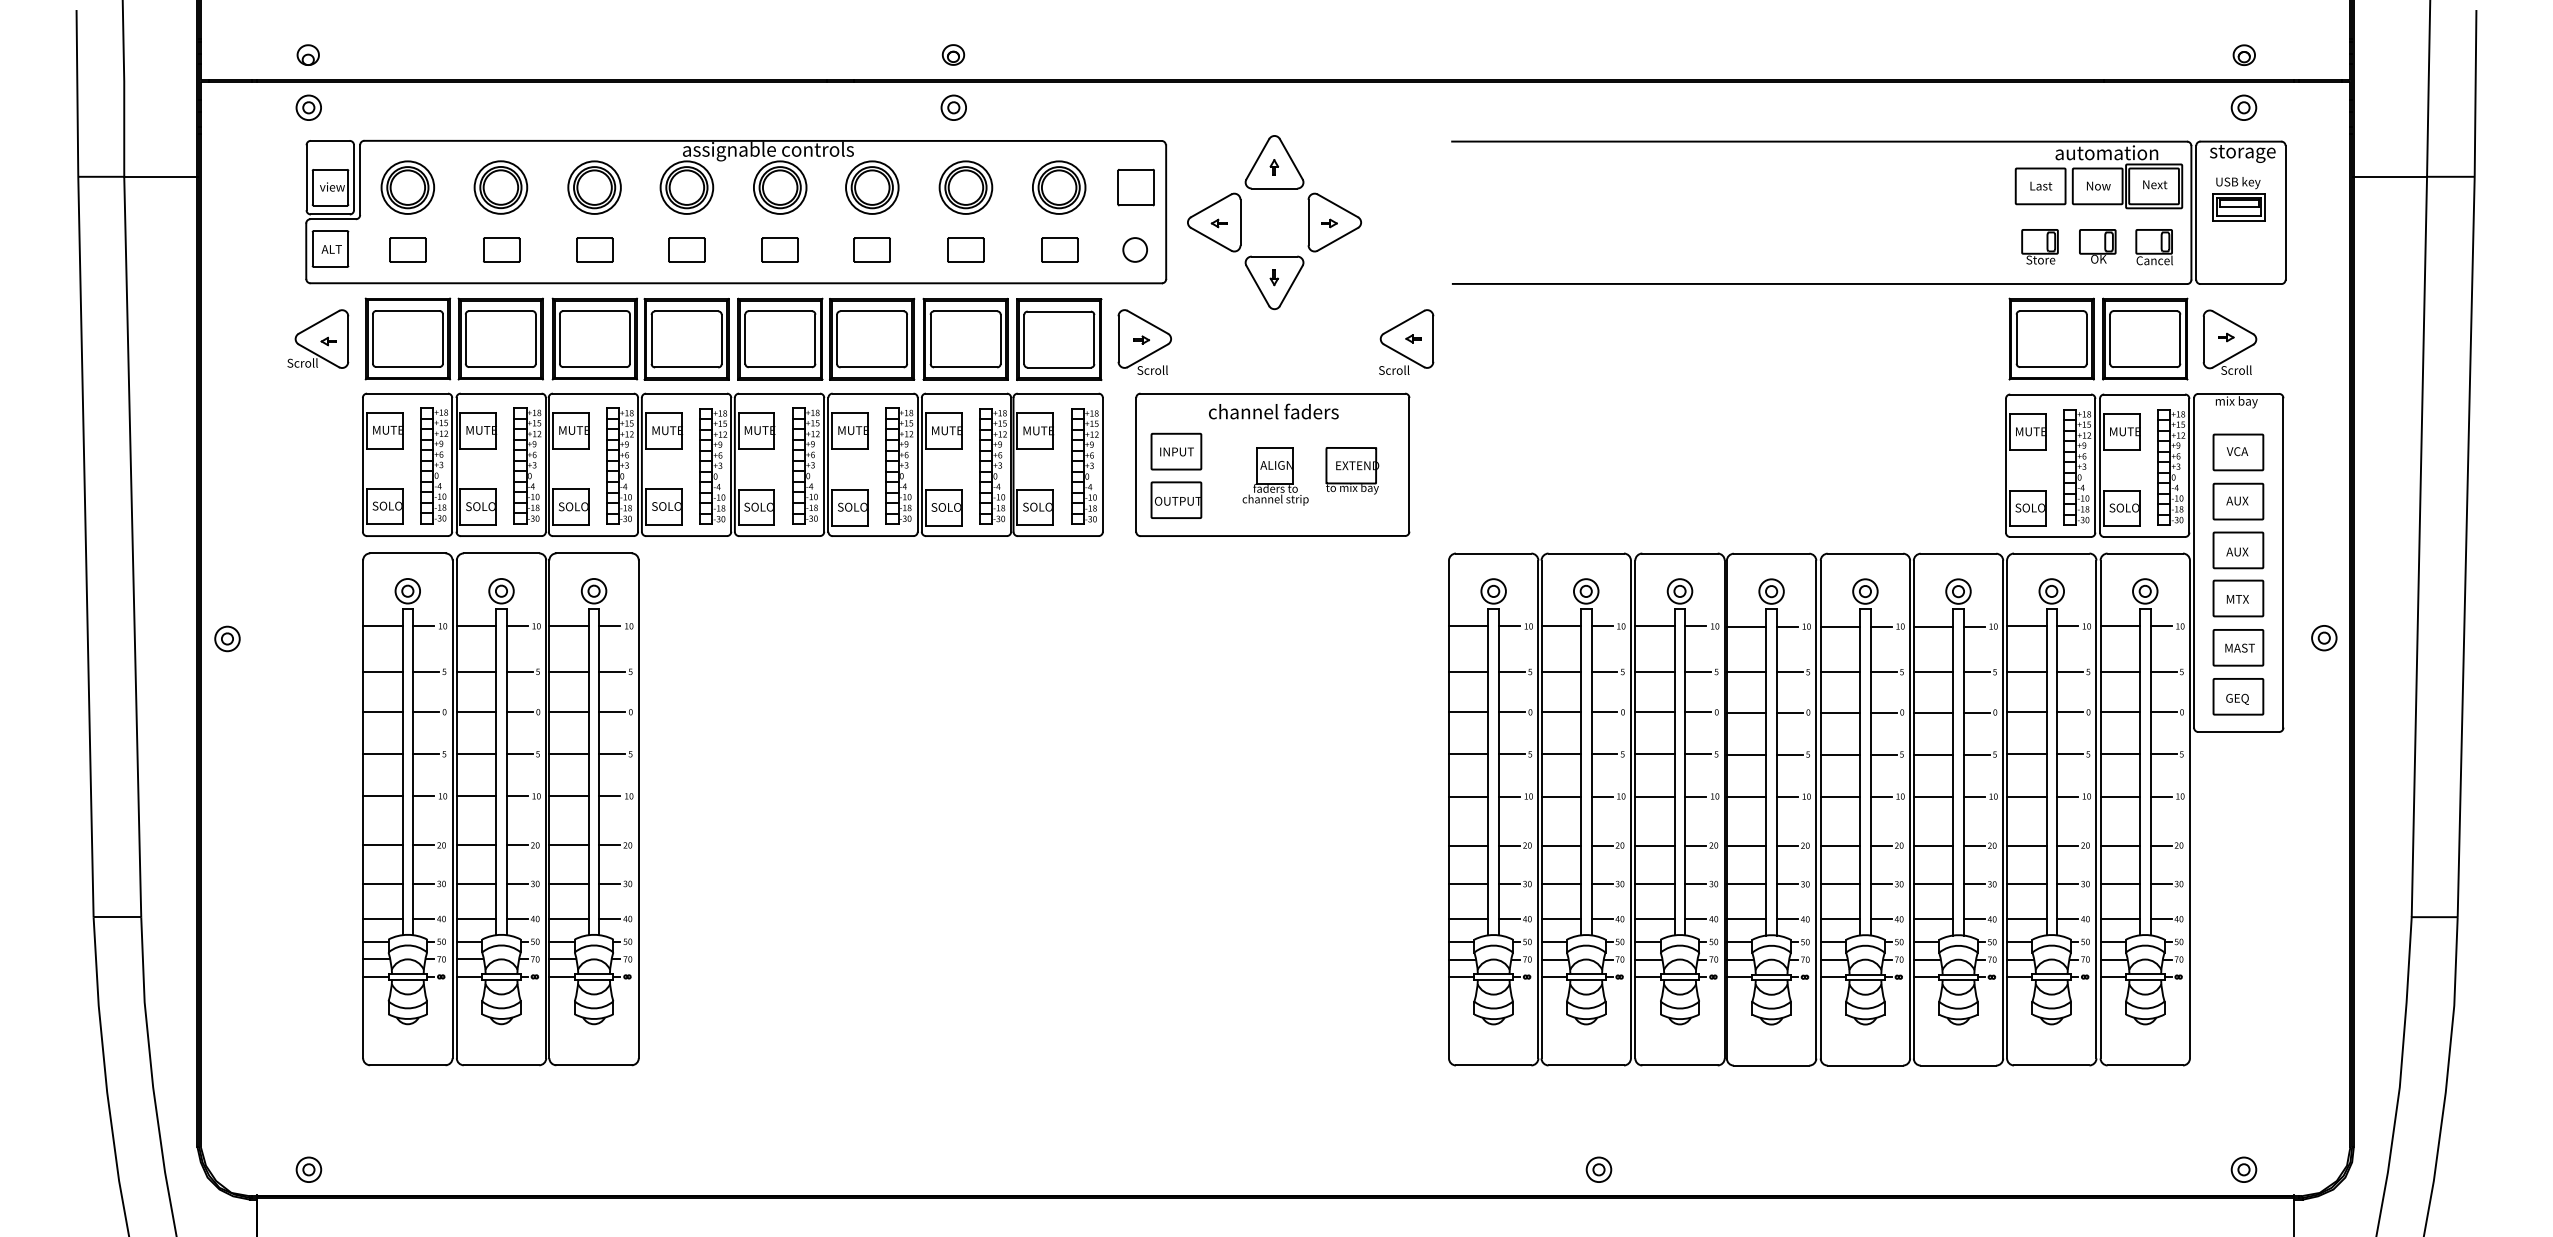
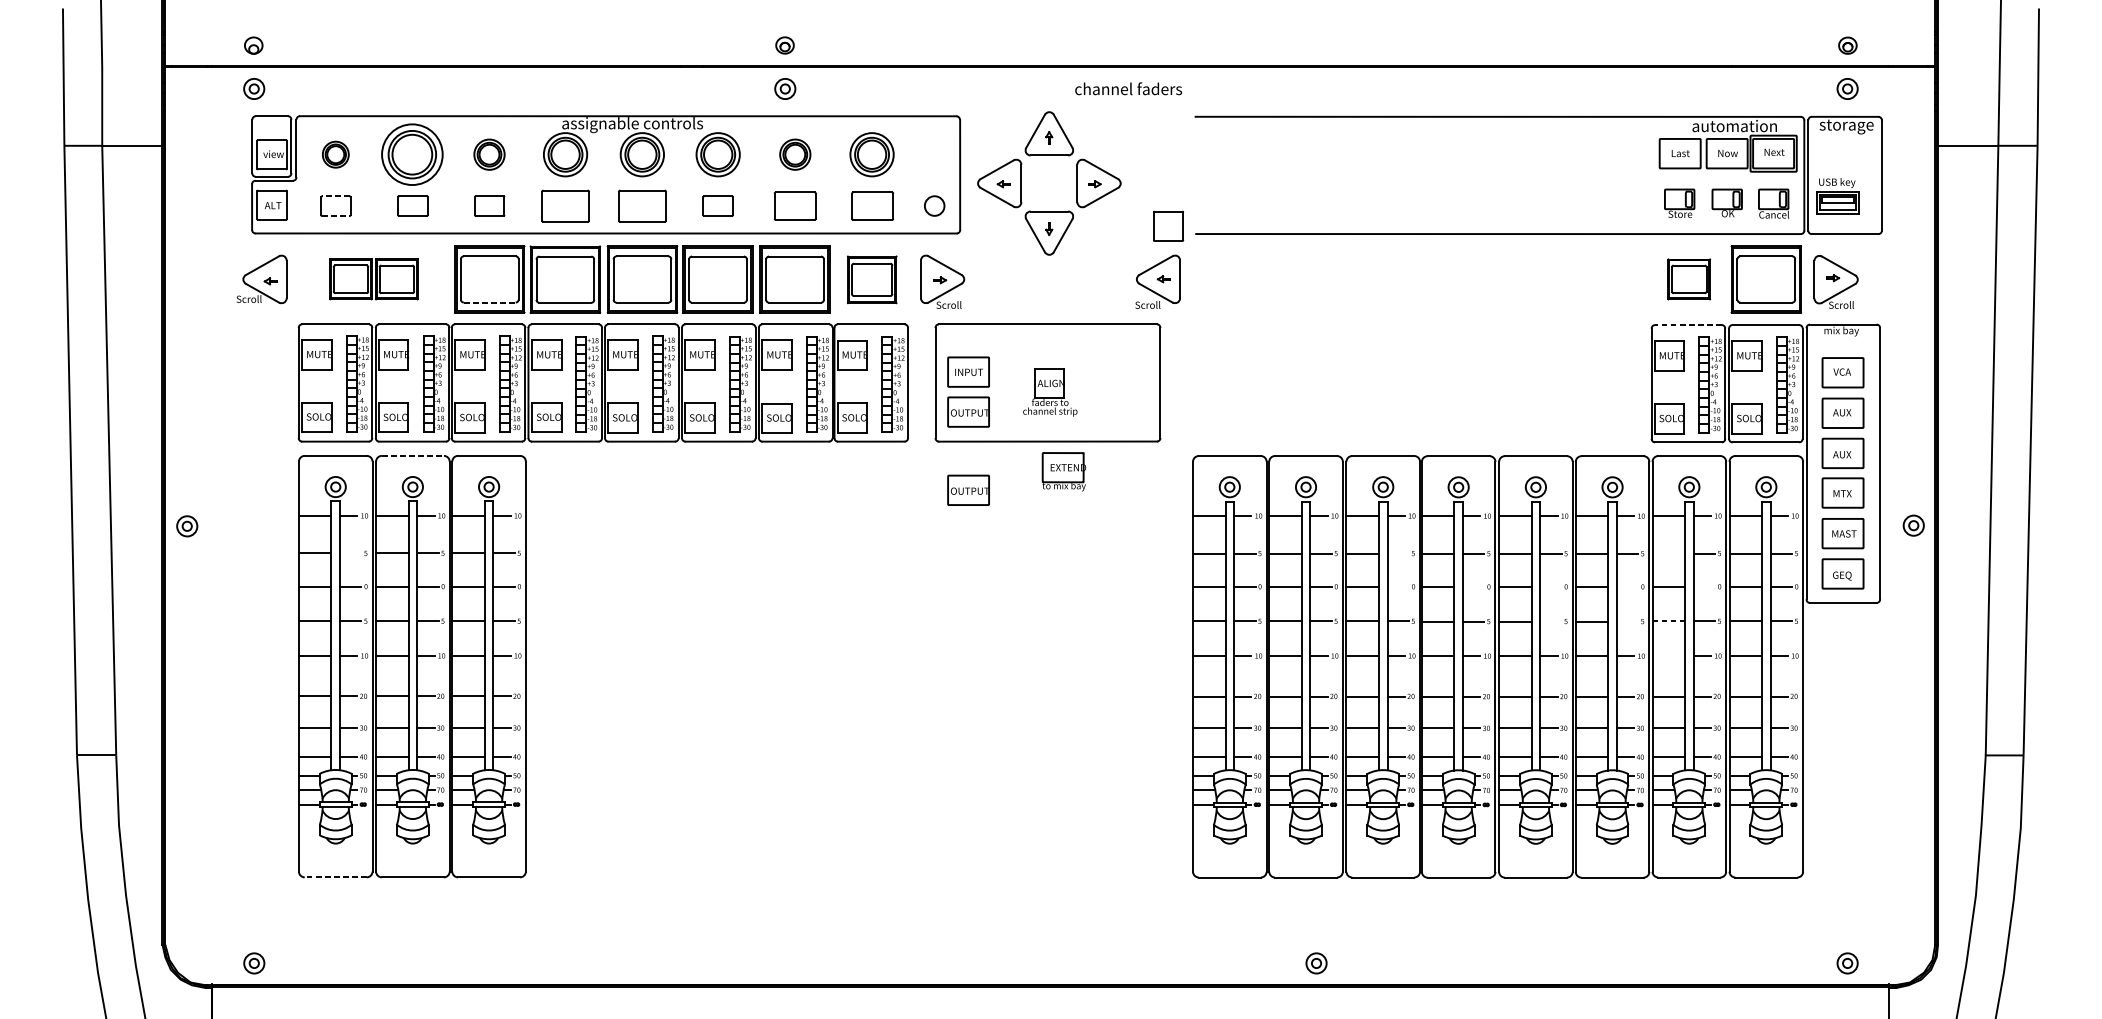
part: (407, 187) -> (335, 154), size x0.6
part: (500, 187) -> (412, 154), size x1.4
part: (594, 187) -> (489, 154), size x0.7
part: (965, 187) -> (794, 154), size x0.7
part: (1135, 187) -> (1167, 226), moved
part: (2238, 199) -> (1837, 196), moved
line: (408, 238) -> (336, 196), solid -> dashed
part: (686, 249) -> (565, 205), size x1.6
part: (779, 249) -> (641, 205), size x1.6
part: (965, 249) -> (794, 205), size x1.4
part: (1059, 249) -> (872, 205), size x1.4
line: (408, 262) -> (336, 216), solid -> dashed
part: (453, 338) -> (373, 278), size x0.6
part: (2051, 338) -> (1689, 278), size x0.6
part: (1059, 339) -> (872, 279), size x0.7
line: (594, 367) -> (489, 302), solid -> dashed
line: (2050, 394) -> (1688, 325), solid -> dashed
text: (1273, 411) -> (1128, 88), moved
part: (1352, 470) -> (1064, 471), moved
line: (501, 553) -> (412, 455), solid -> dashed
part: (1176, 594) -> (968, 489), added
line: (426, 671) -> (351, 553), removed
line: (1698, 672) -> (1398, 553), removed
line: (2026, 672) -> (1668, 553), removed
line: (1698, 712) -> (1398, 586), removed
line: (1789, 712) -> (1473, 586), removed
line: (1883, 712) -> (1550, 586), removed
line: (1976, 712) -> (1627, 586), removed
line: (2070, 712) -> (1704, 586), removed
line: (1883, 754) -> (1550, 621), removed
line: (1976, 754) -> (1627, 621), removed
line: (2026, 754) -> (1668, 621), solid -> dashed
line: (2026, 796) -> (1668, 656), removed
line: (407, 1065) -> (335, 877), solid -> dashed

